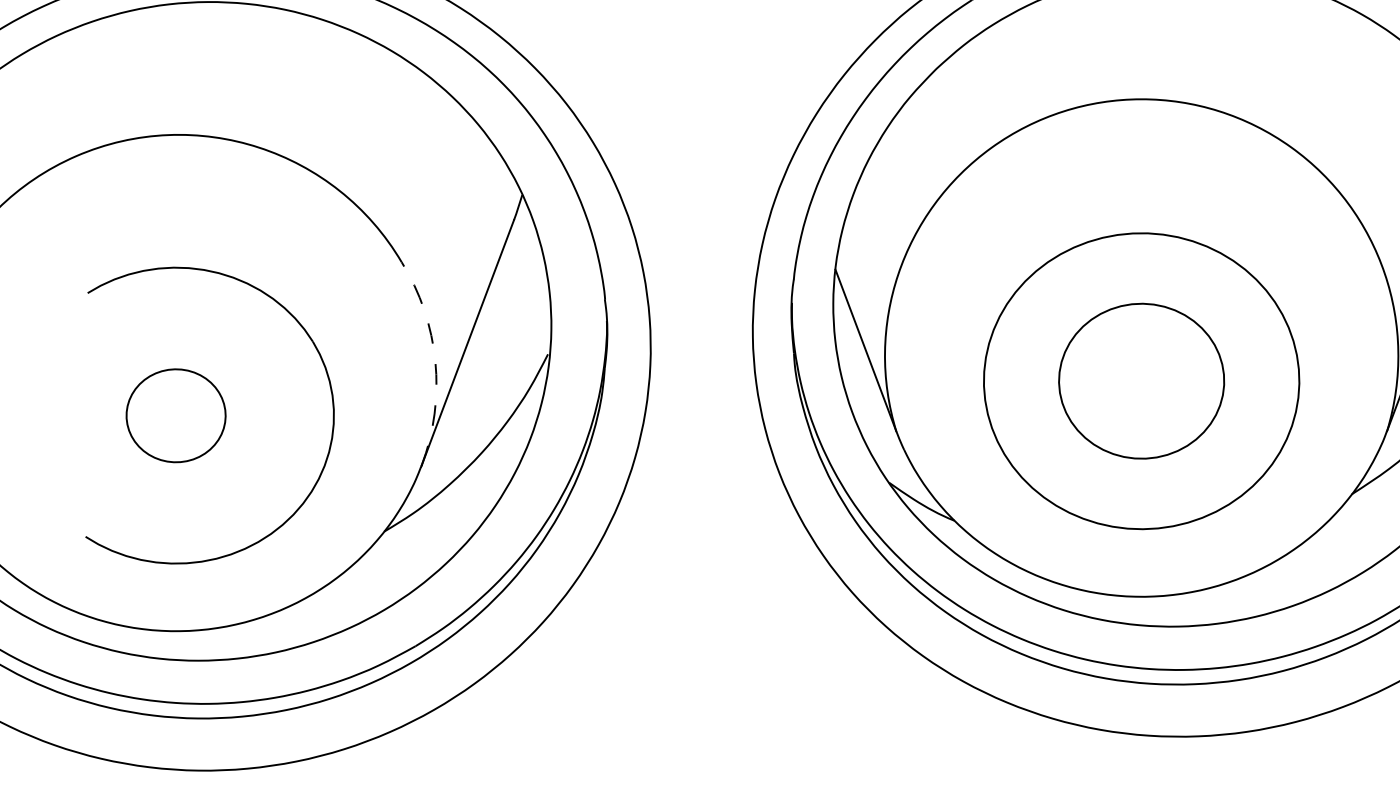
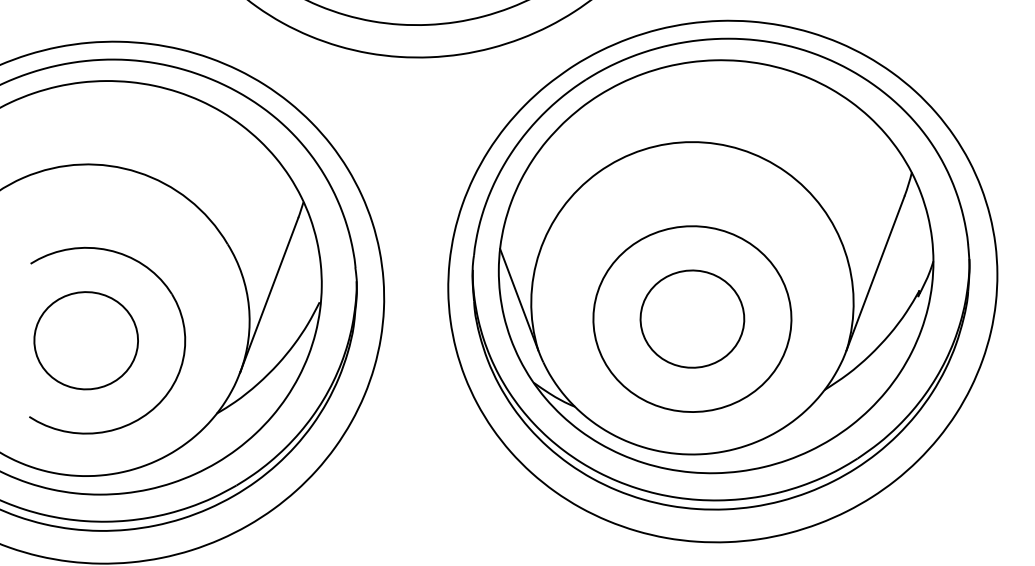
arc: (434, 361) -> (248, 306), dashed -> solid
part: (175, 415) -> (85, 340), size x1.67

